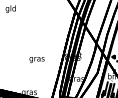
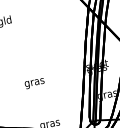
text: (36, 59) -> (33, 83), moved

